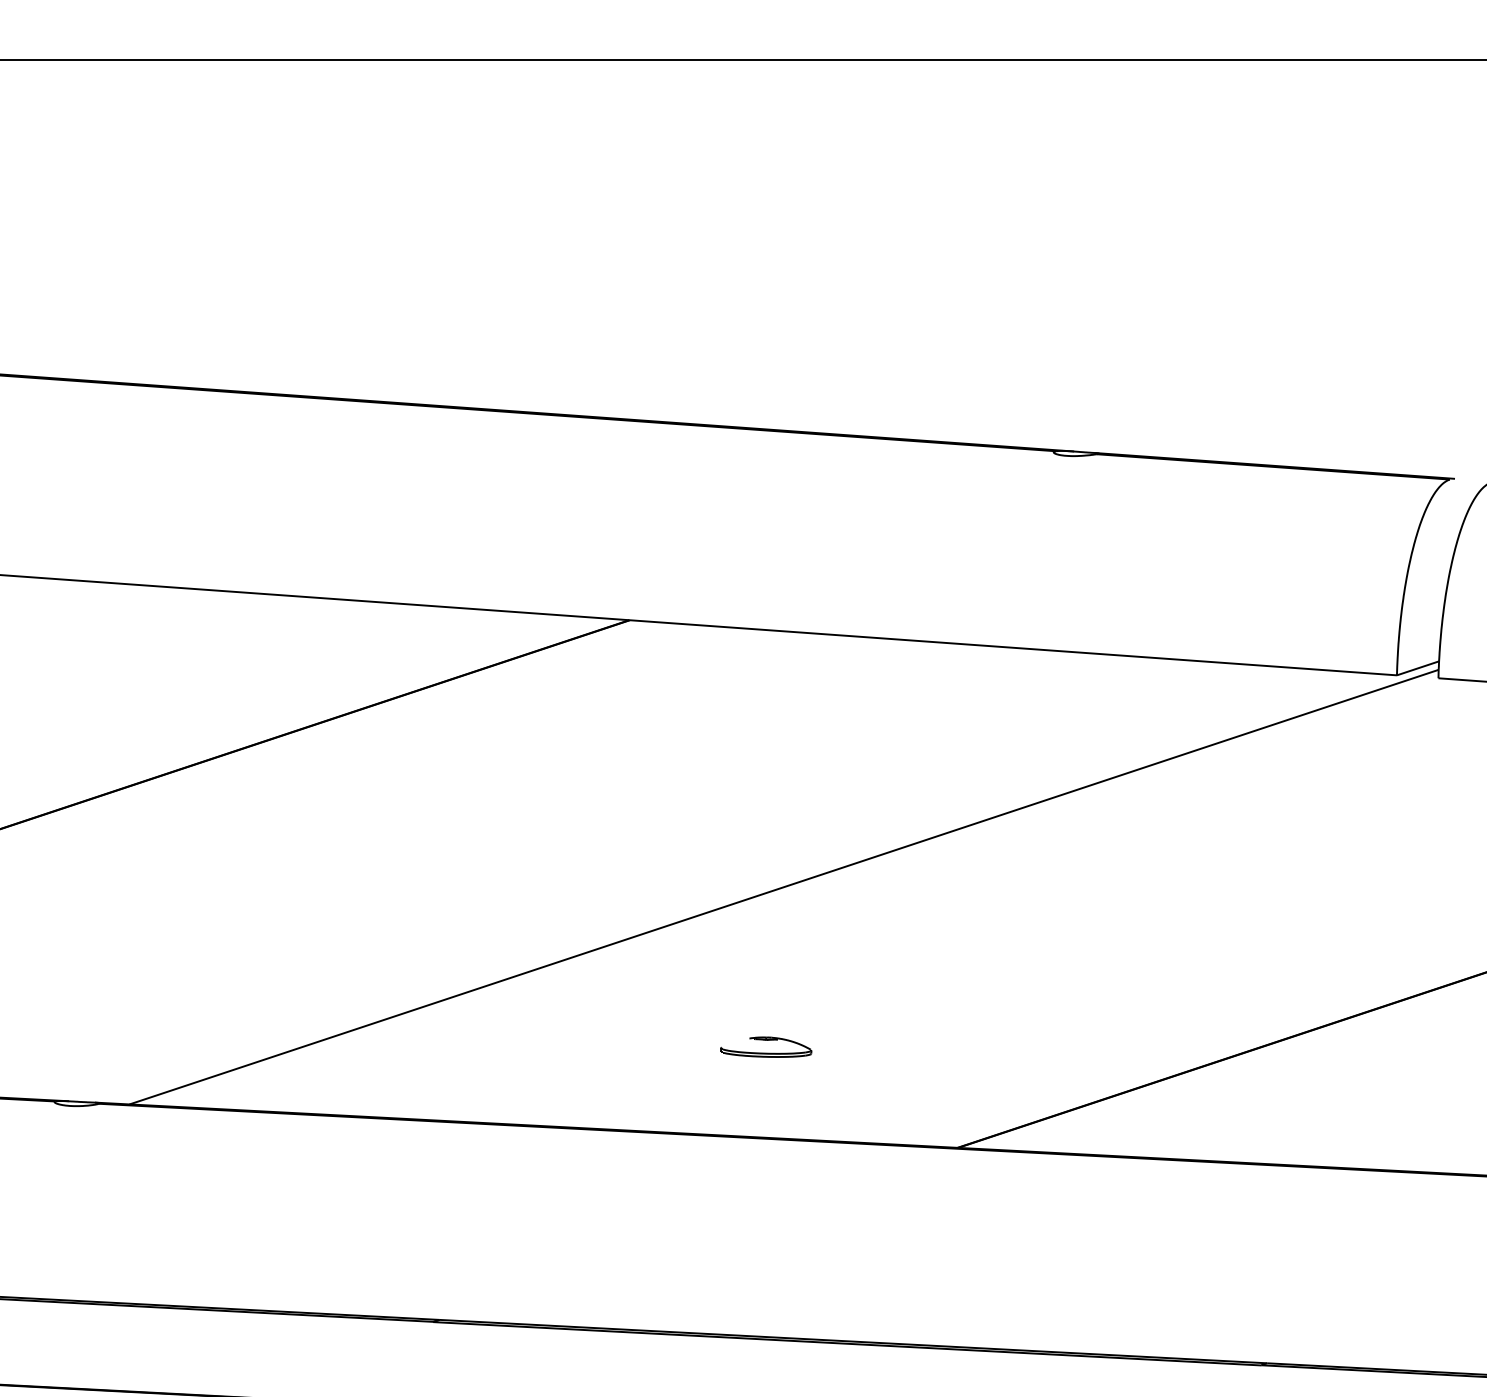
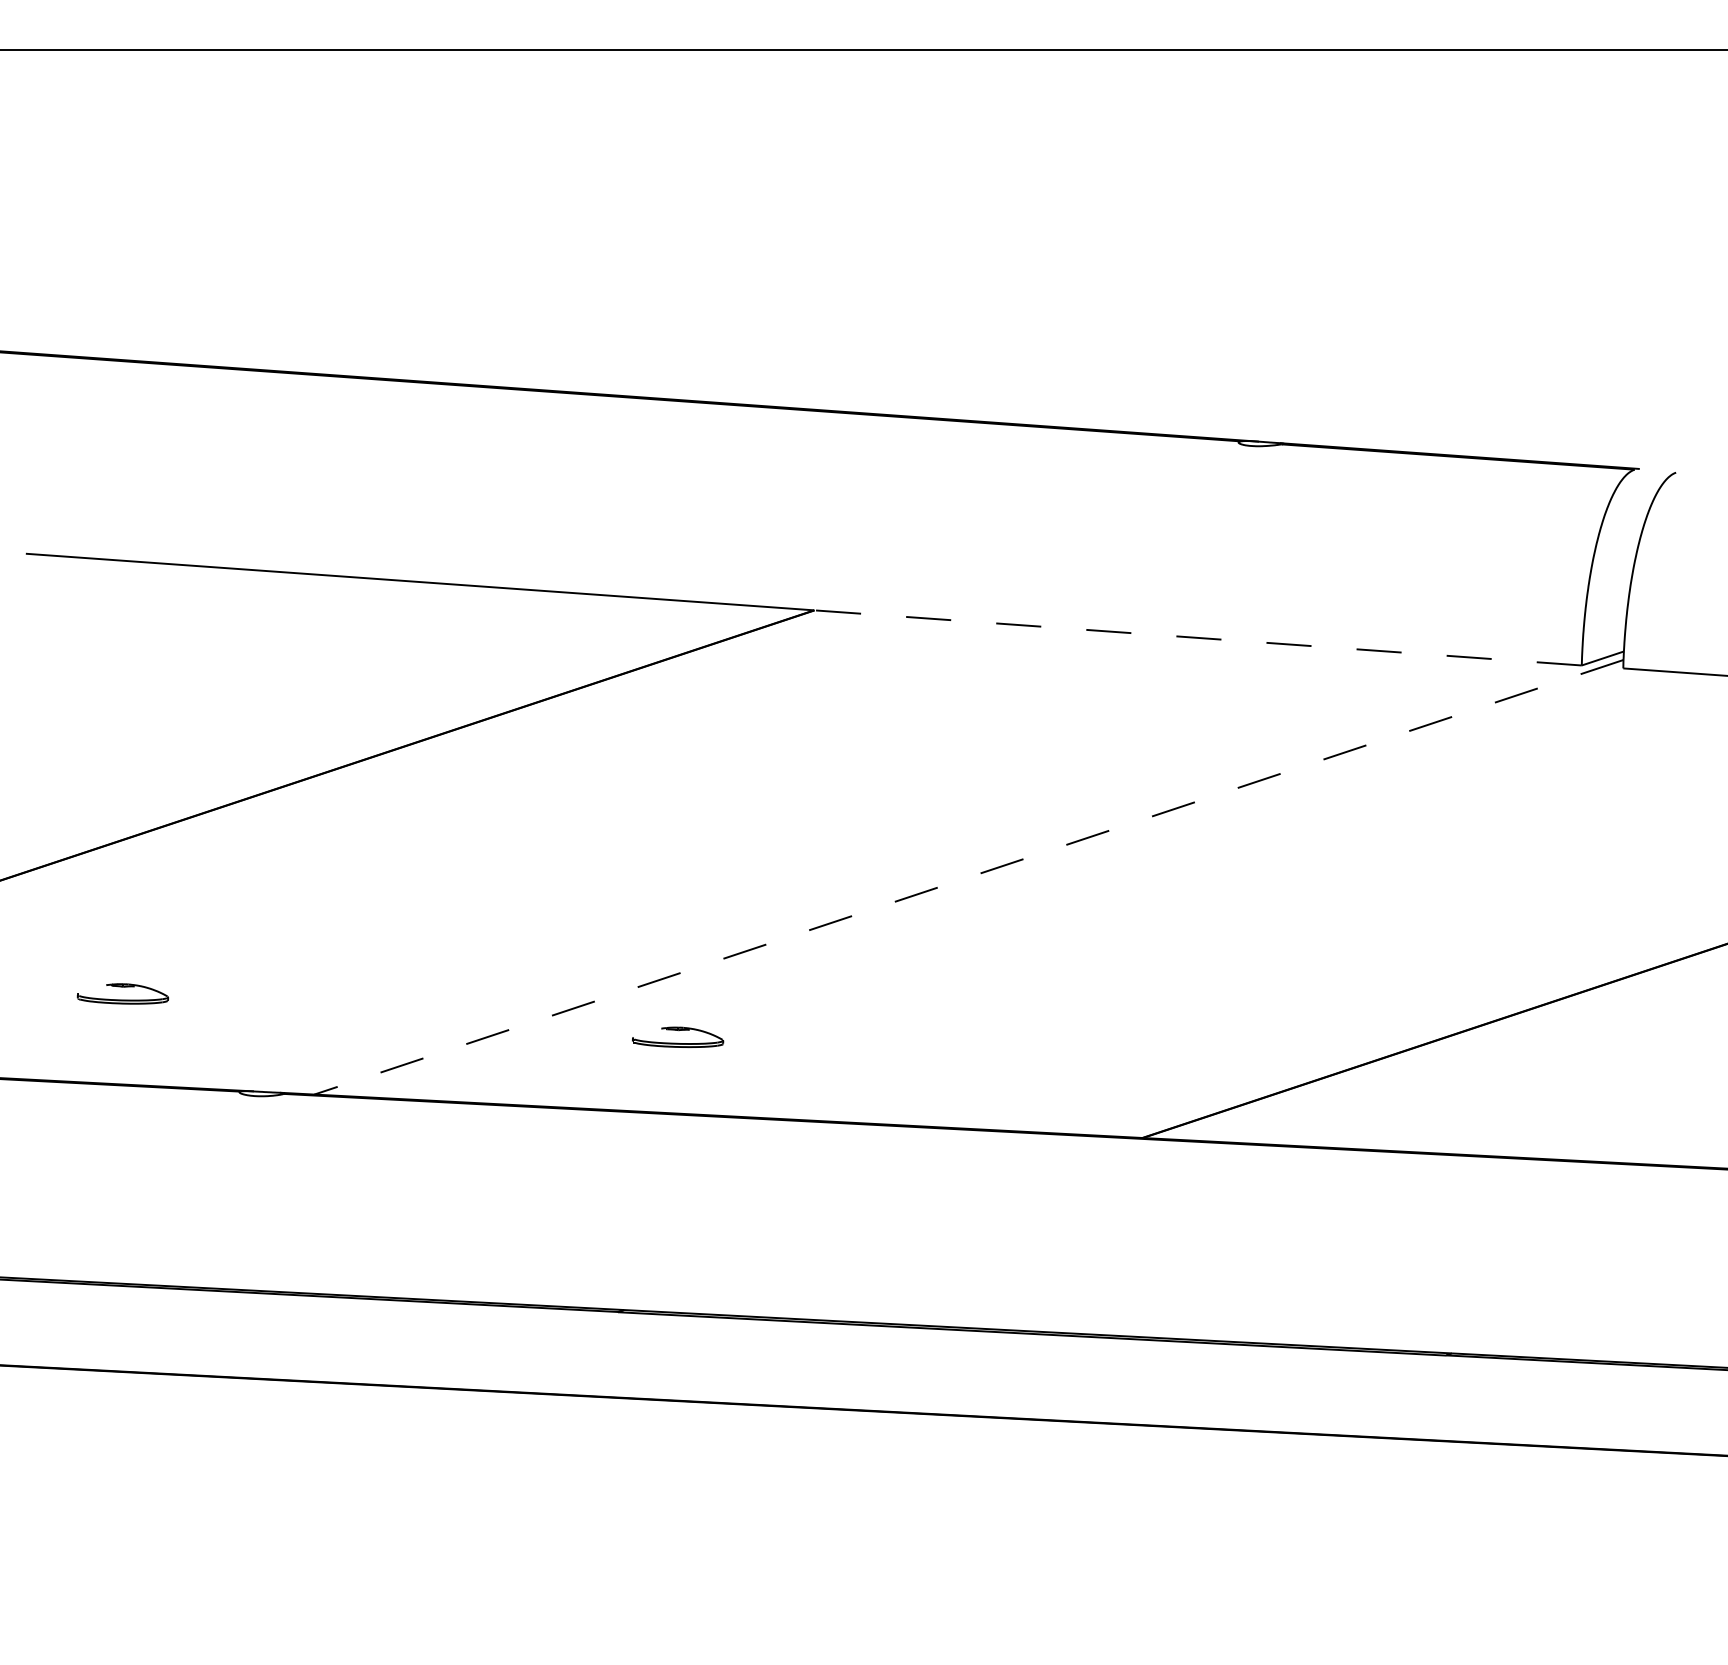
line: (1012, 647) -> (1197, 637), solid -> dashed
line: (783, 887) -> (968, 877), solid -> dashed
part: (766, 1046) -> (678, 1036), moved

